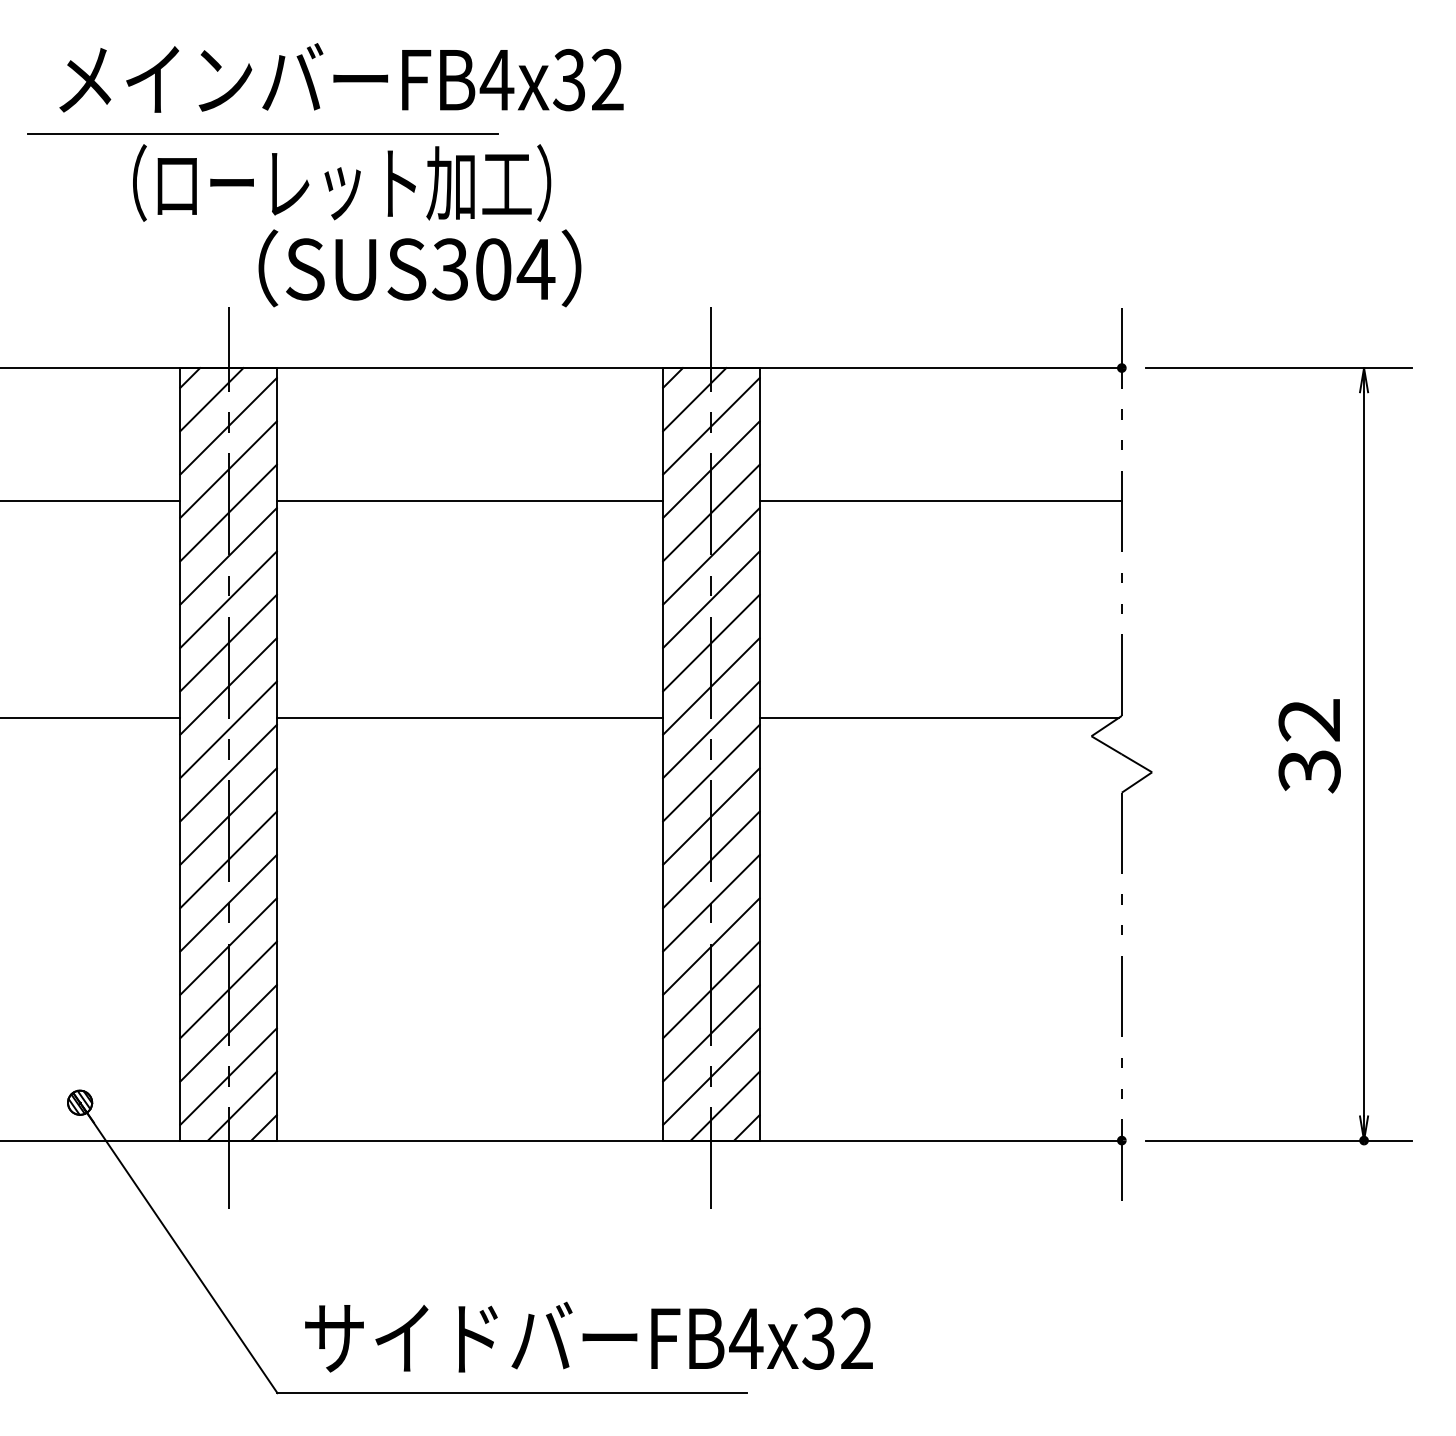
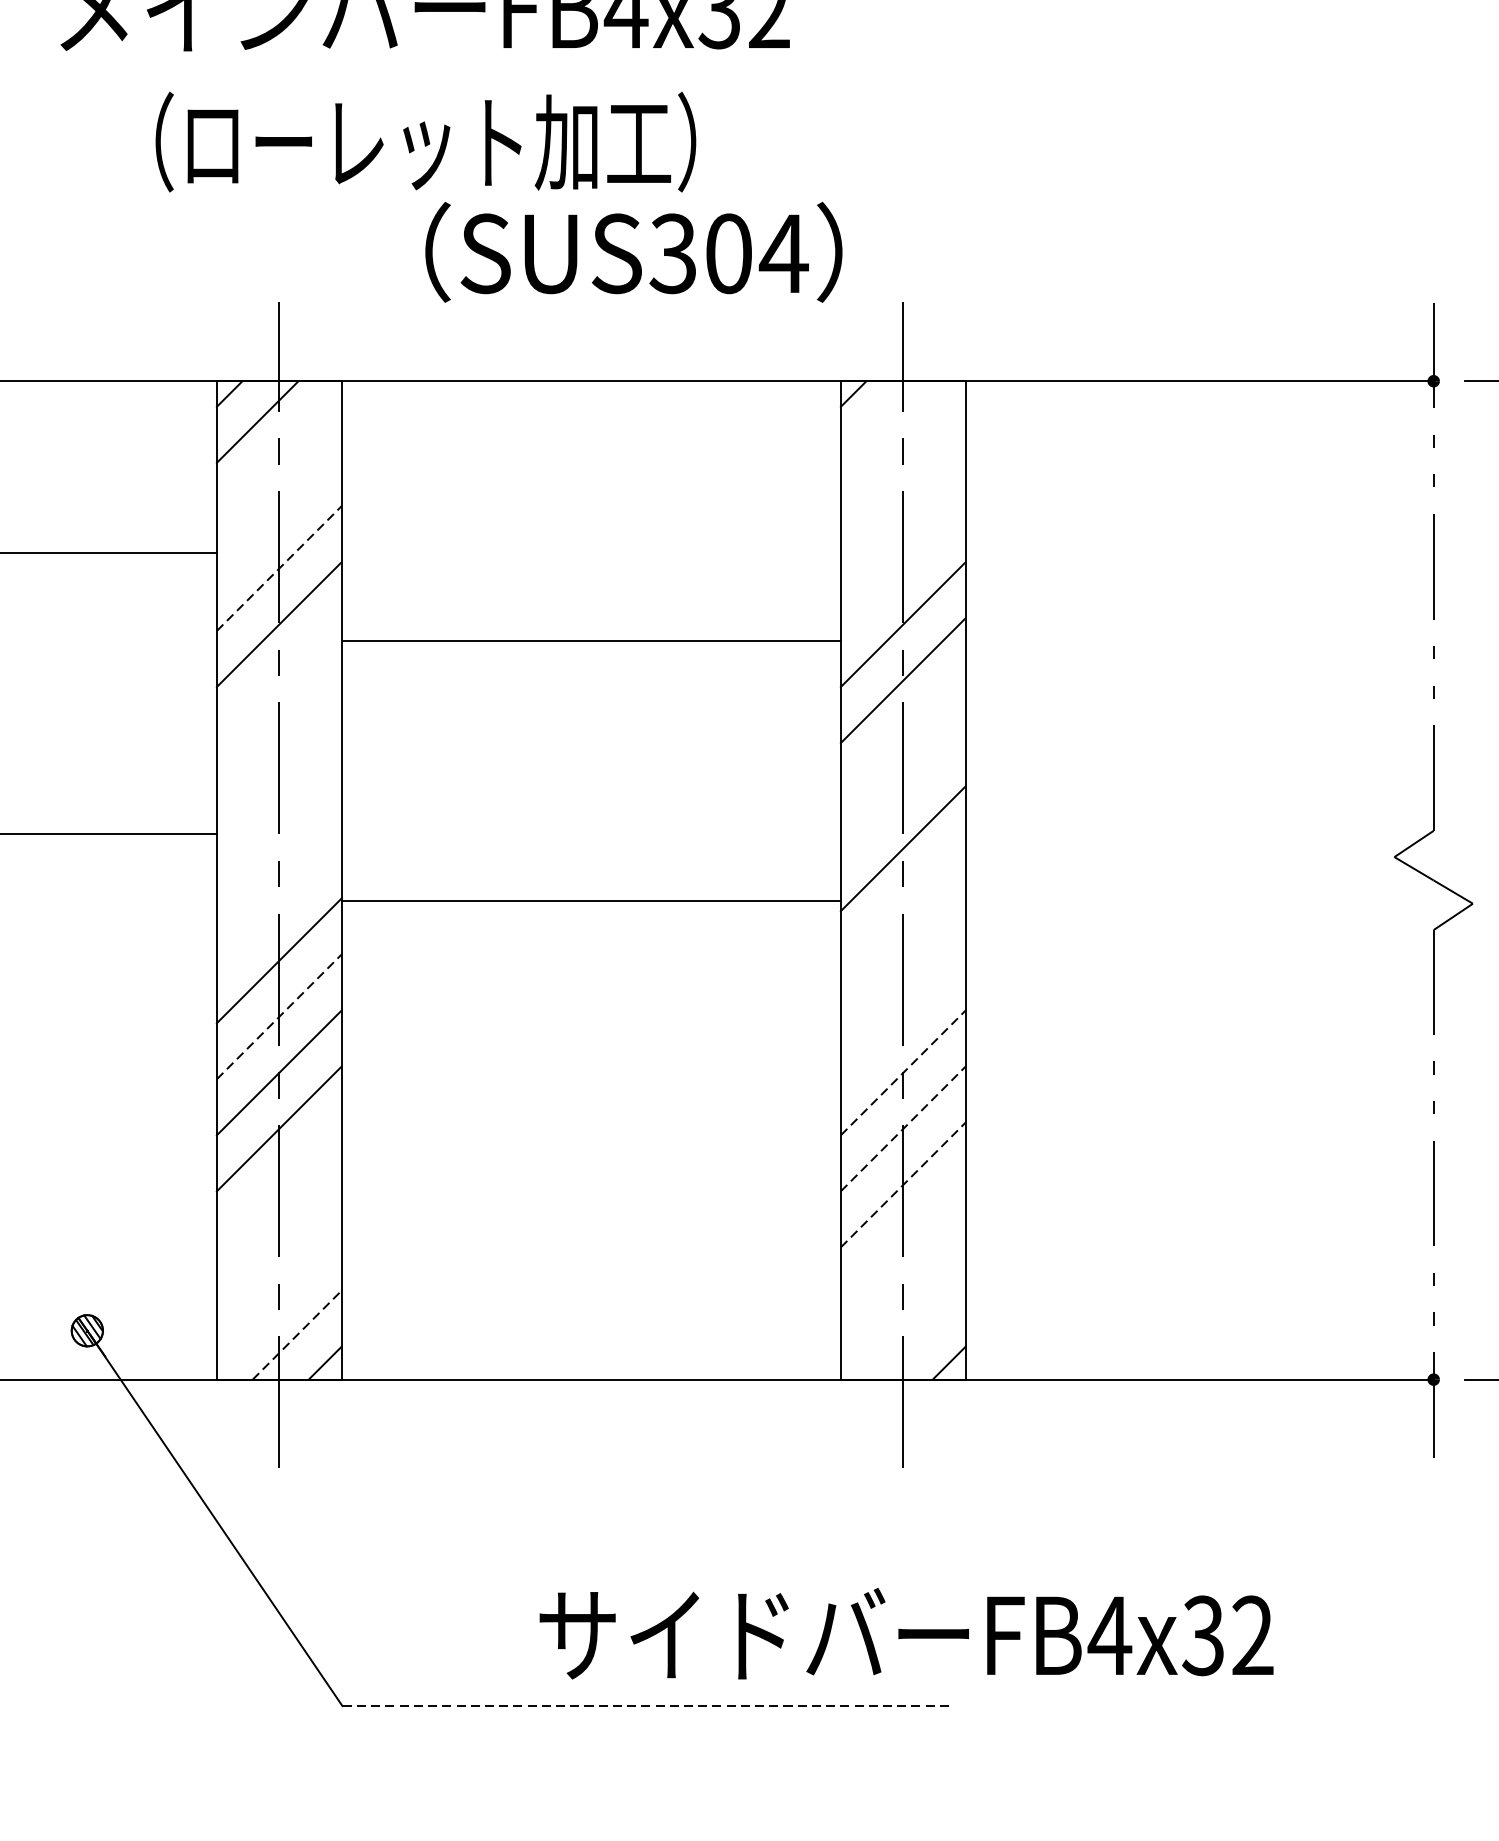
line: (262, 134) -> (323, 79), removed
text: (419, 268) -> (633, 252), moved
line: (694, 399) -> (881, 421), removed
line: (228, 426) -> (279, 456), removed
line: (711, 426) -> (903, 456), removed
line: (228, 469) -> (279, 512), removed
line: (711, 469) -> (903, 512), removed
line: (469, 500) -> (590, 640), moved
line: (940, 500) -> (1199, 552), removed
line: (228, 512) -> (279, 567), solid -> dashed
line: (711, 512) -> (903, 567), removed
line: (228, 599) -> (279, 680), removed
line: (228, 642) -> (279, 735), removed
line: (711, 642) -> (903, 735), removed
line: (228, 686) -> (279, 792), removed
line: (711, 686) -> (903, 792), removed
line: (469, 718) -> (590, 901), moved
line: (938, 718) -> (1196, 834), removed
line: (228, 729) -> (279, 848), removed
line: (228, 772) -> (279, 903), removed
line: (711, 772) -> (903, 903), removed
line: (711, 816) -> (903, 960), removed
line: (228, 859) -> (279, 1016), solid -> dashed
line: (711, 859) -> (903, 1016), removed
line: (711, 902) -> (903, 1071), solid -> dashed
line: (711, 946) -> (903, 1128), solid -> dashed
line: (228, 989) -> (279, 1184), removed
line: (711, 989) -> (903, 1184), solid -> dashed
line: (228, 1033) -> (279, 1241), removed
line: (711, 1033) -> (903, 1241), removed
line: (228, 1076) -> (279, 1296), removed
line: (711, 1076) -> (903, 1296), removed
line: (724, 1105) -> (920, 1334), removed
line: (242, 1106) -> (297, 1335), solid -> dashed
text: (588, 1336) -> (905, 1632), moved
line: (512, 1393) -> (646, 1706), solid -> dashed

